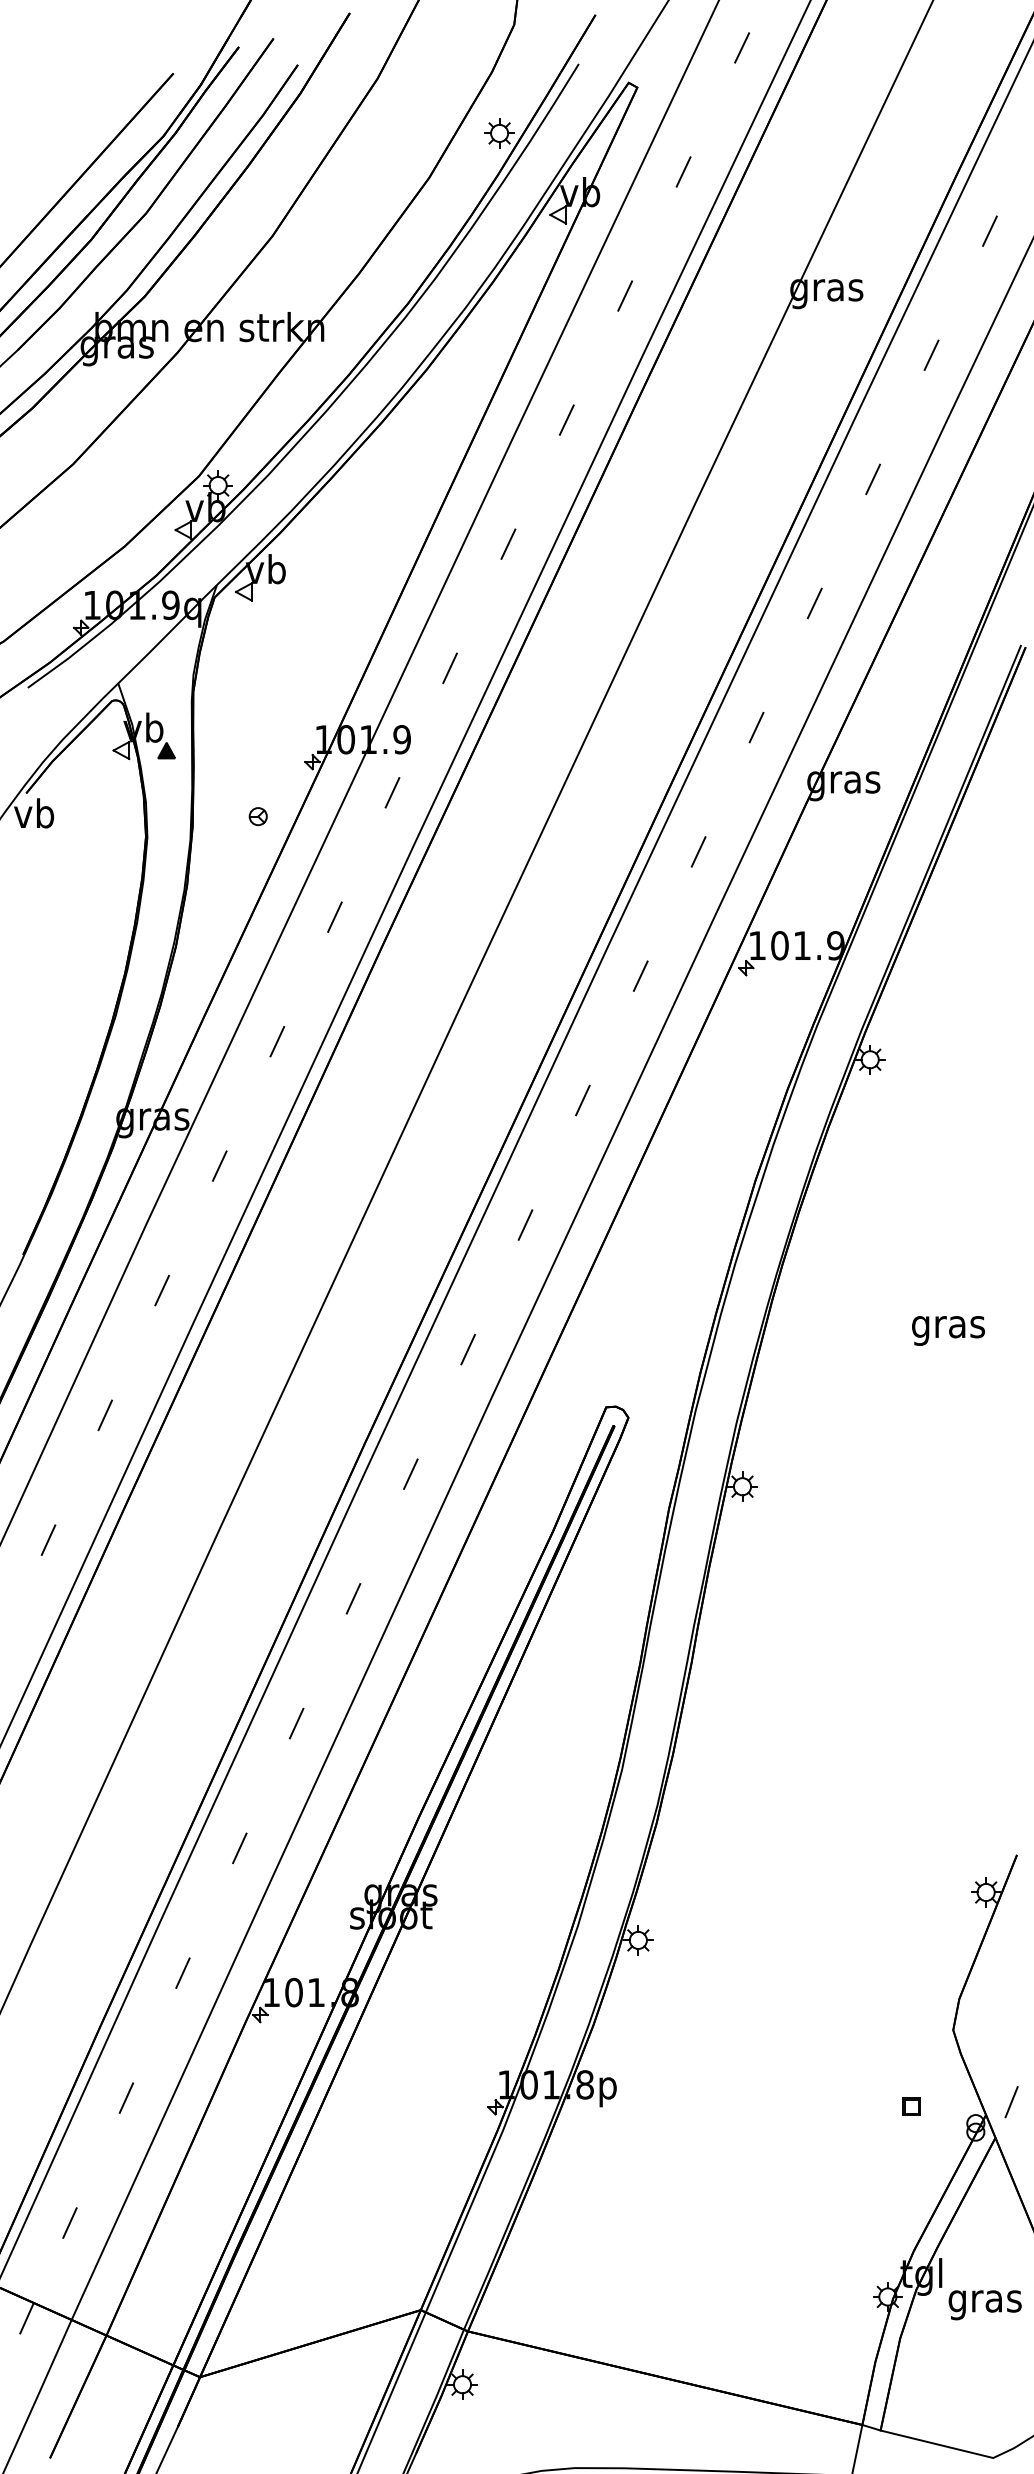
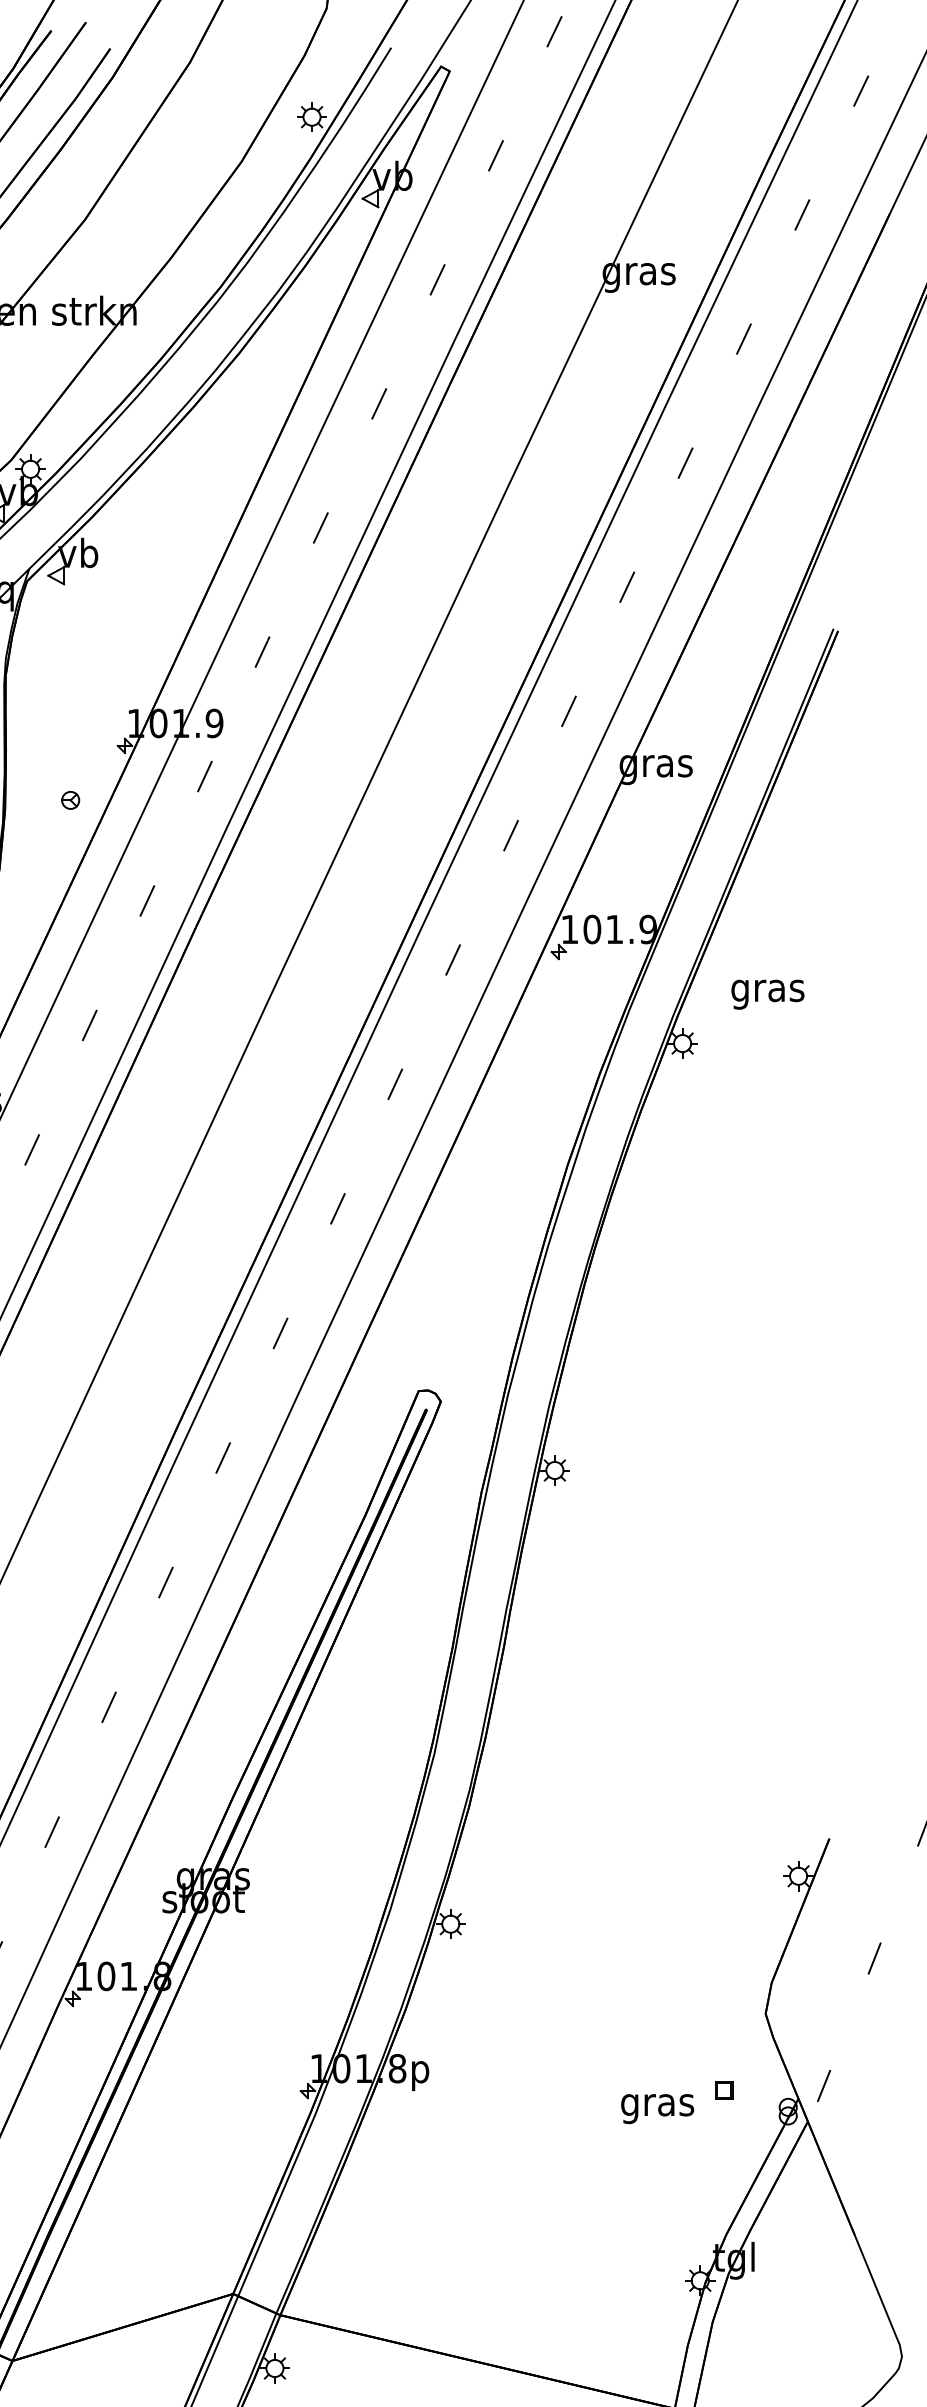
text: (948, 1330) -> (767, 994), moved
text: (984, 2305) -> (656, 2109), moved

